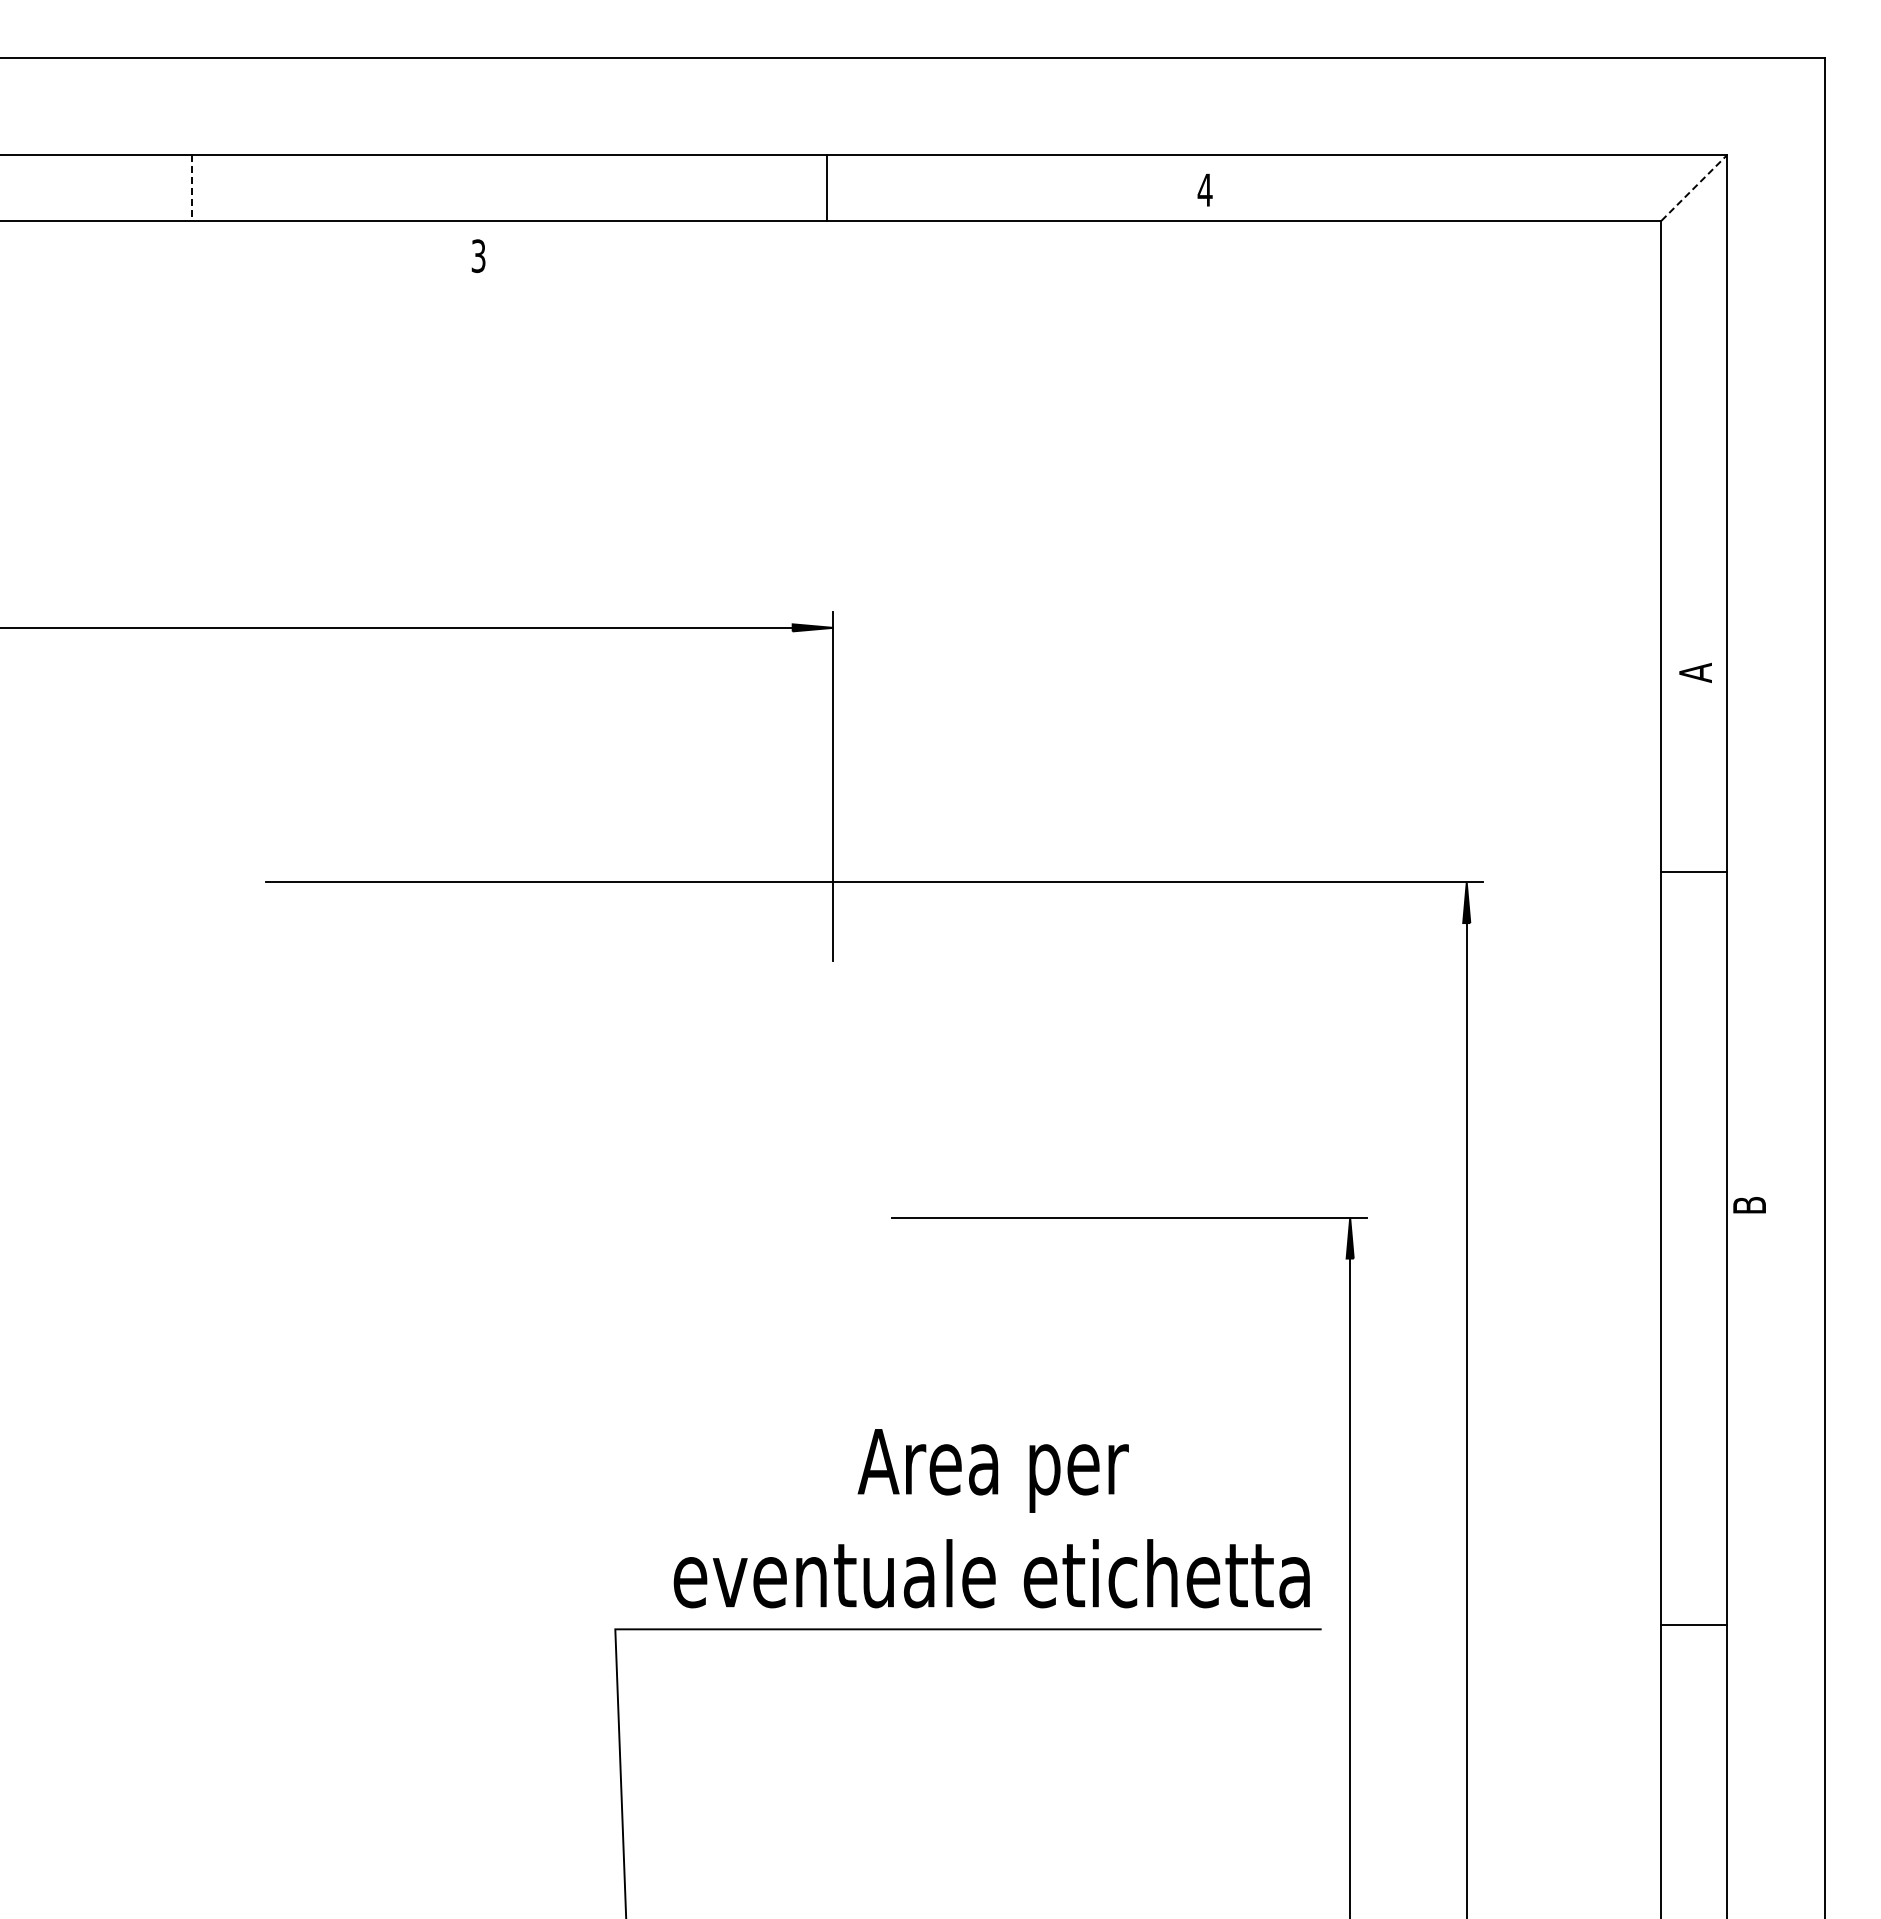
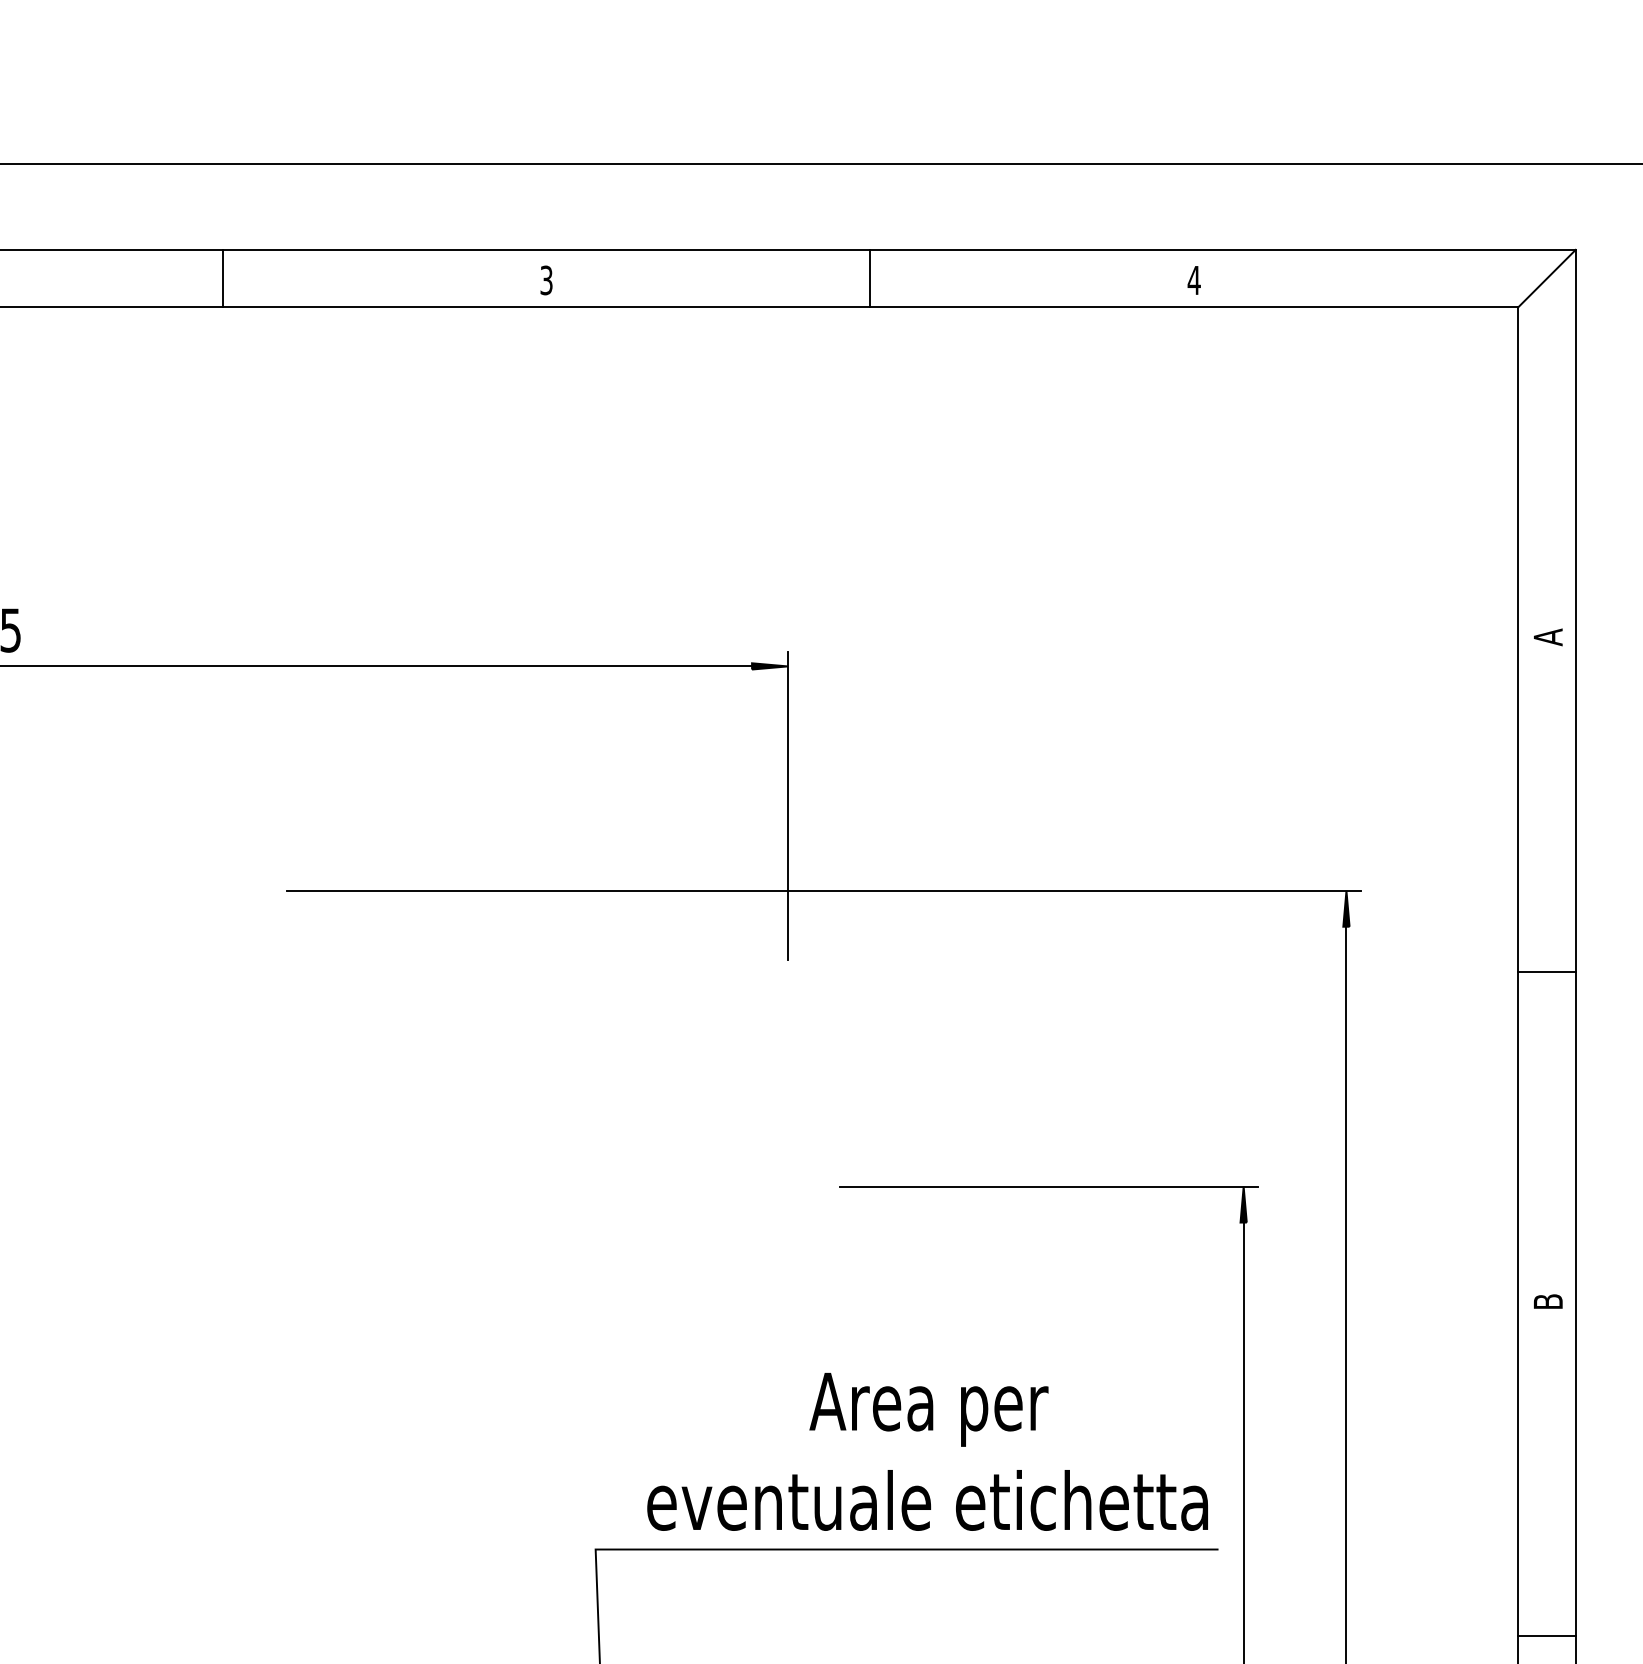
line: (826, 187) -> (870, 278), moved
line: (1694, 187) -> (1547, 278), dashed -> solid
line: (192, 188) -> (222, 278), dashed -> solid
text: (1204, 189) -> (1193, 279), moved
text: (478, 256) -> (546, 280), moved
text: (1695, 672) -> (1548, 636), moved
line: (1693, 872) -> (1546, 972), moved
text: (1749, 1205) -> (1548, 1301), moved
line: (1693, 1624) -> (1546, 1636), moved

